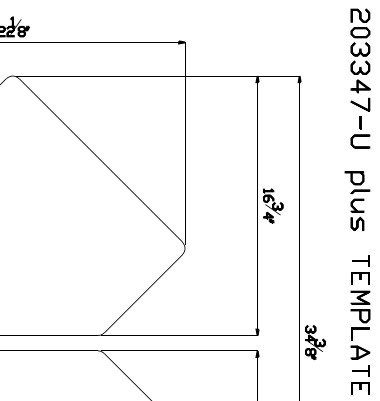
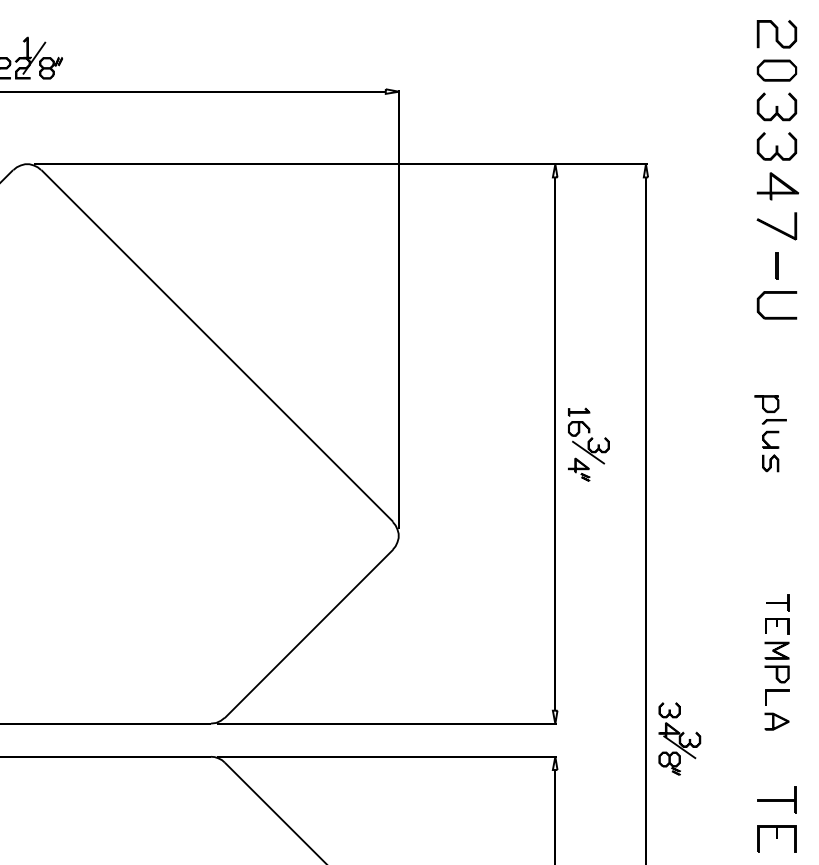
part: (357, 200) -> (770, 432), size x0.6
part: (360, 307) -> (777, 663), size x0.6

